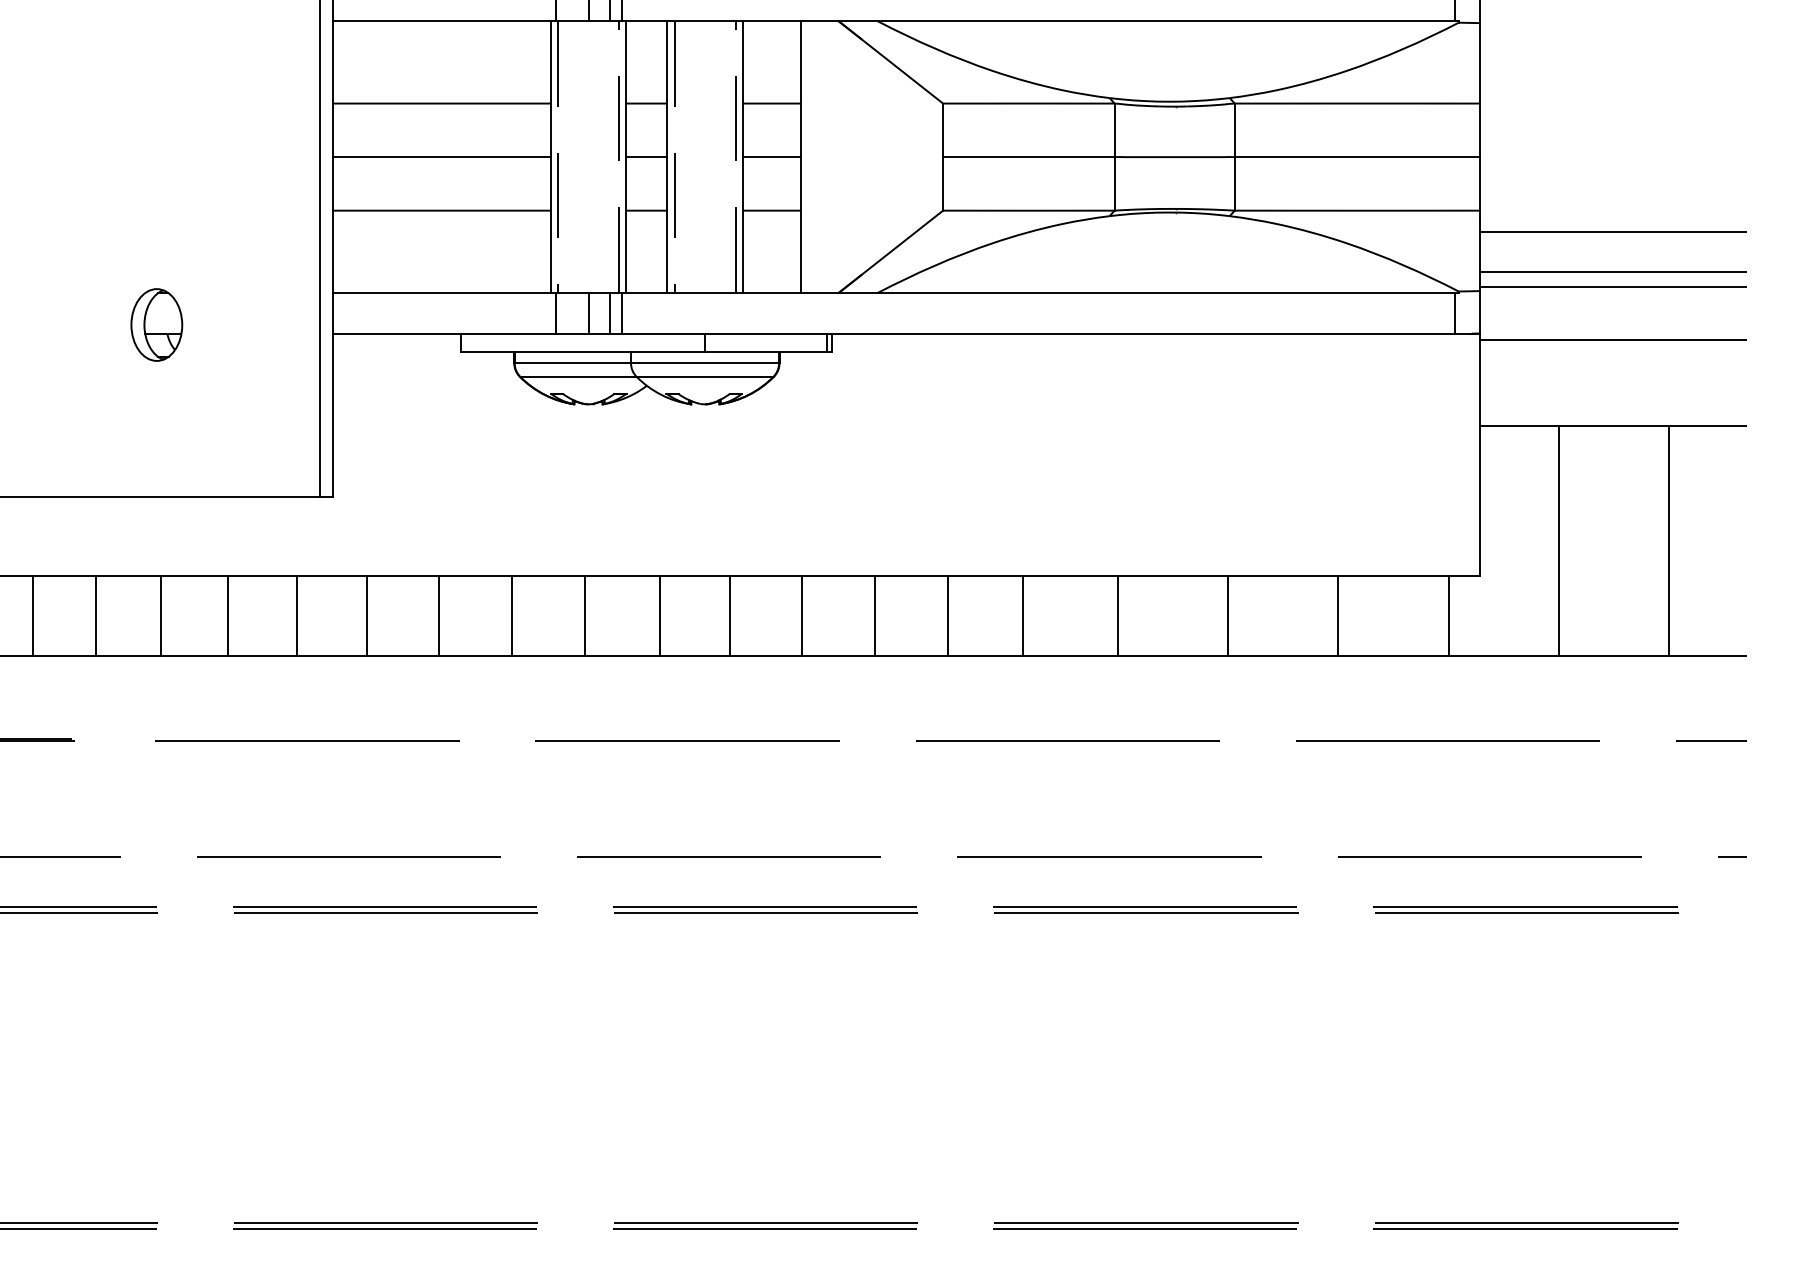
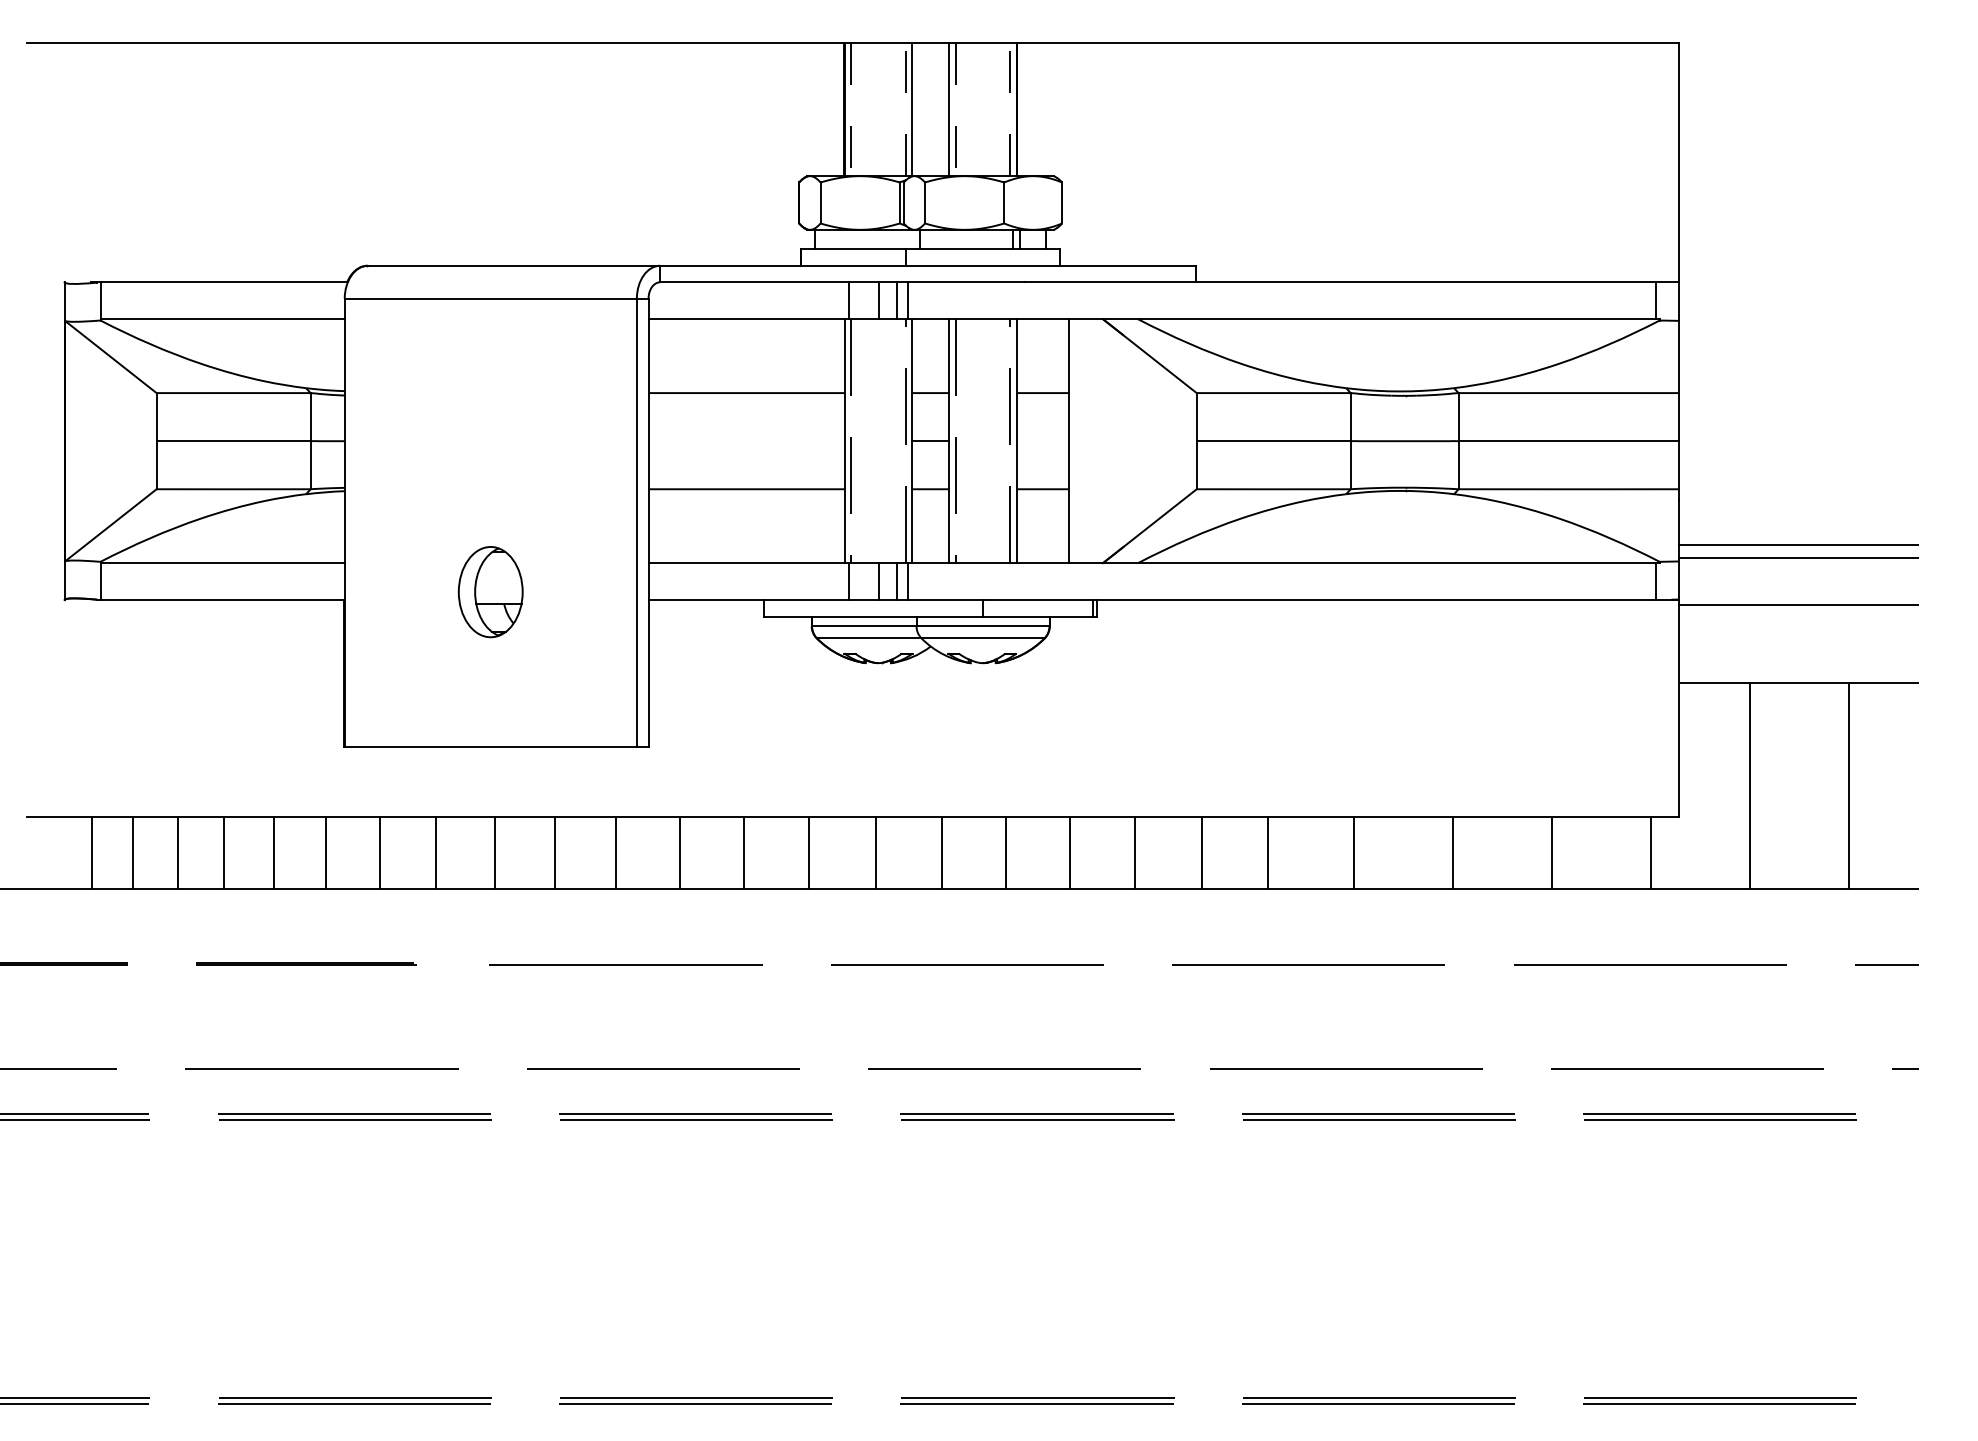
line: (441, 157) -> (746, 441), removed
line: (771, 157) -> (1042, 441), removed
line: (1613, 232) -> (1798, 508), removed
part: (156, 324) -> (490, 591), size x1.4

